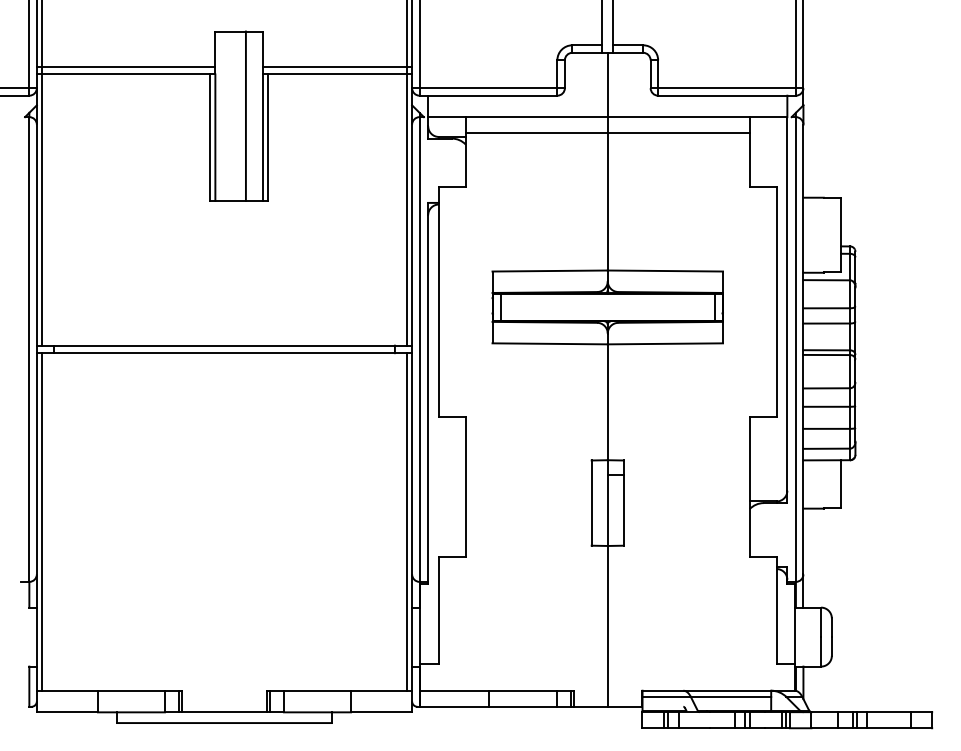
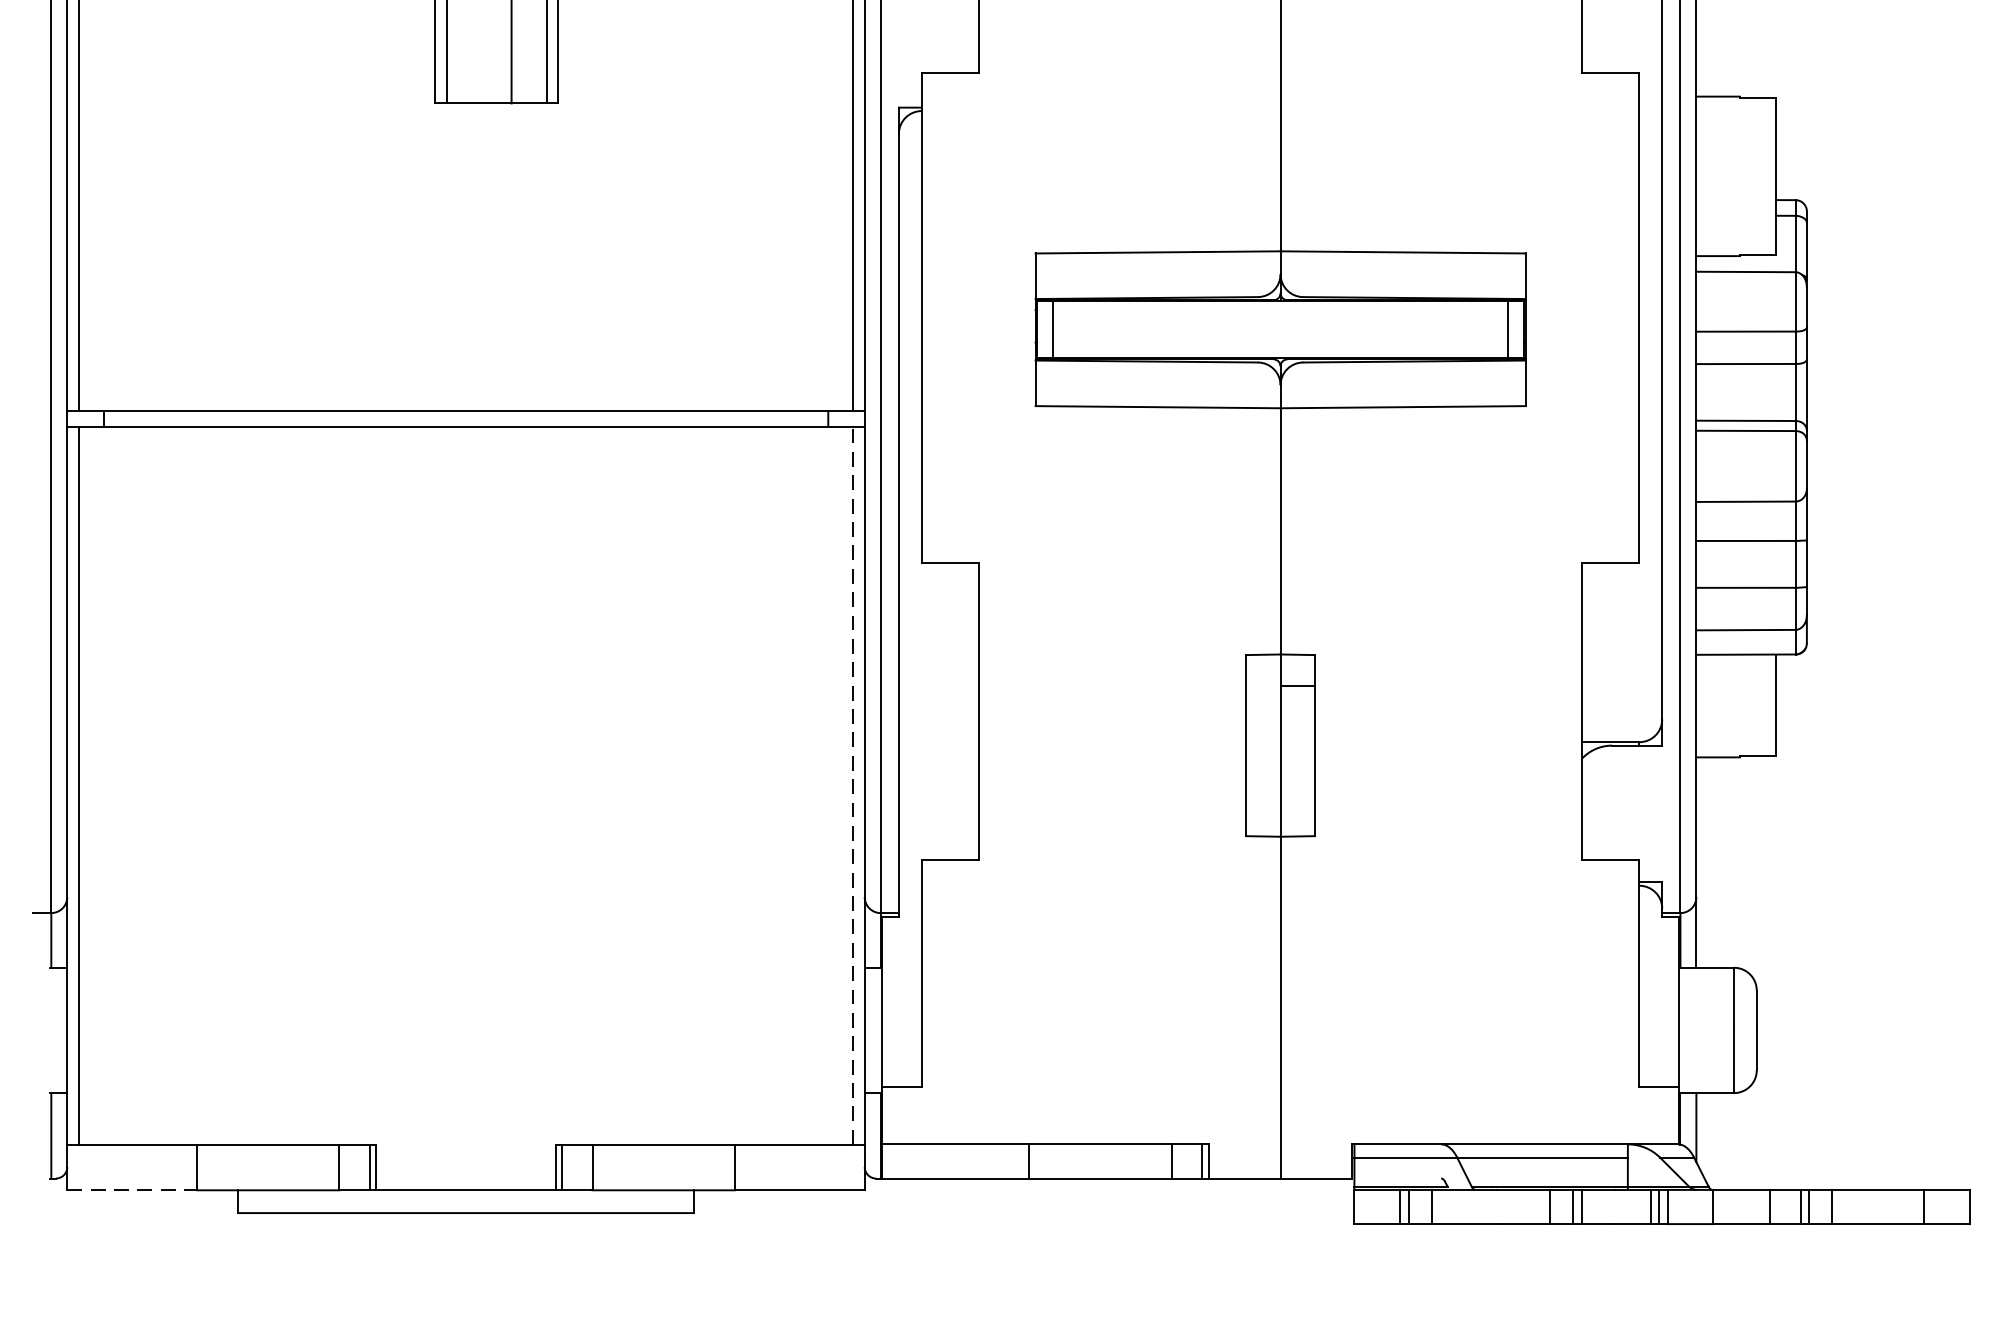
line: (406, 522) -> (852, 786), solid -> dashed
line: (67, 712) -> (132, 1190), solid -> dashed

